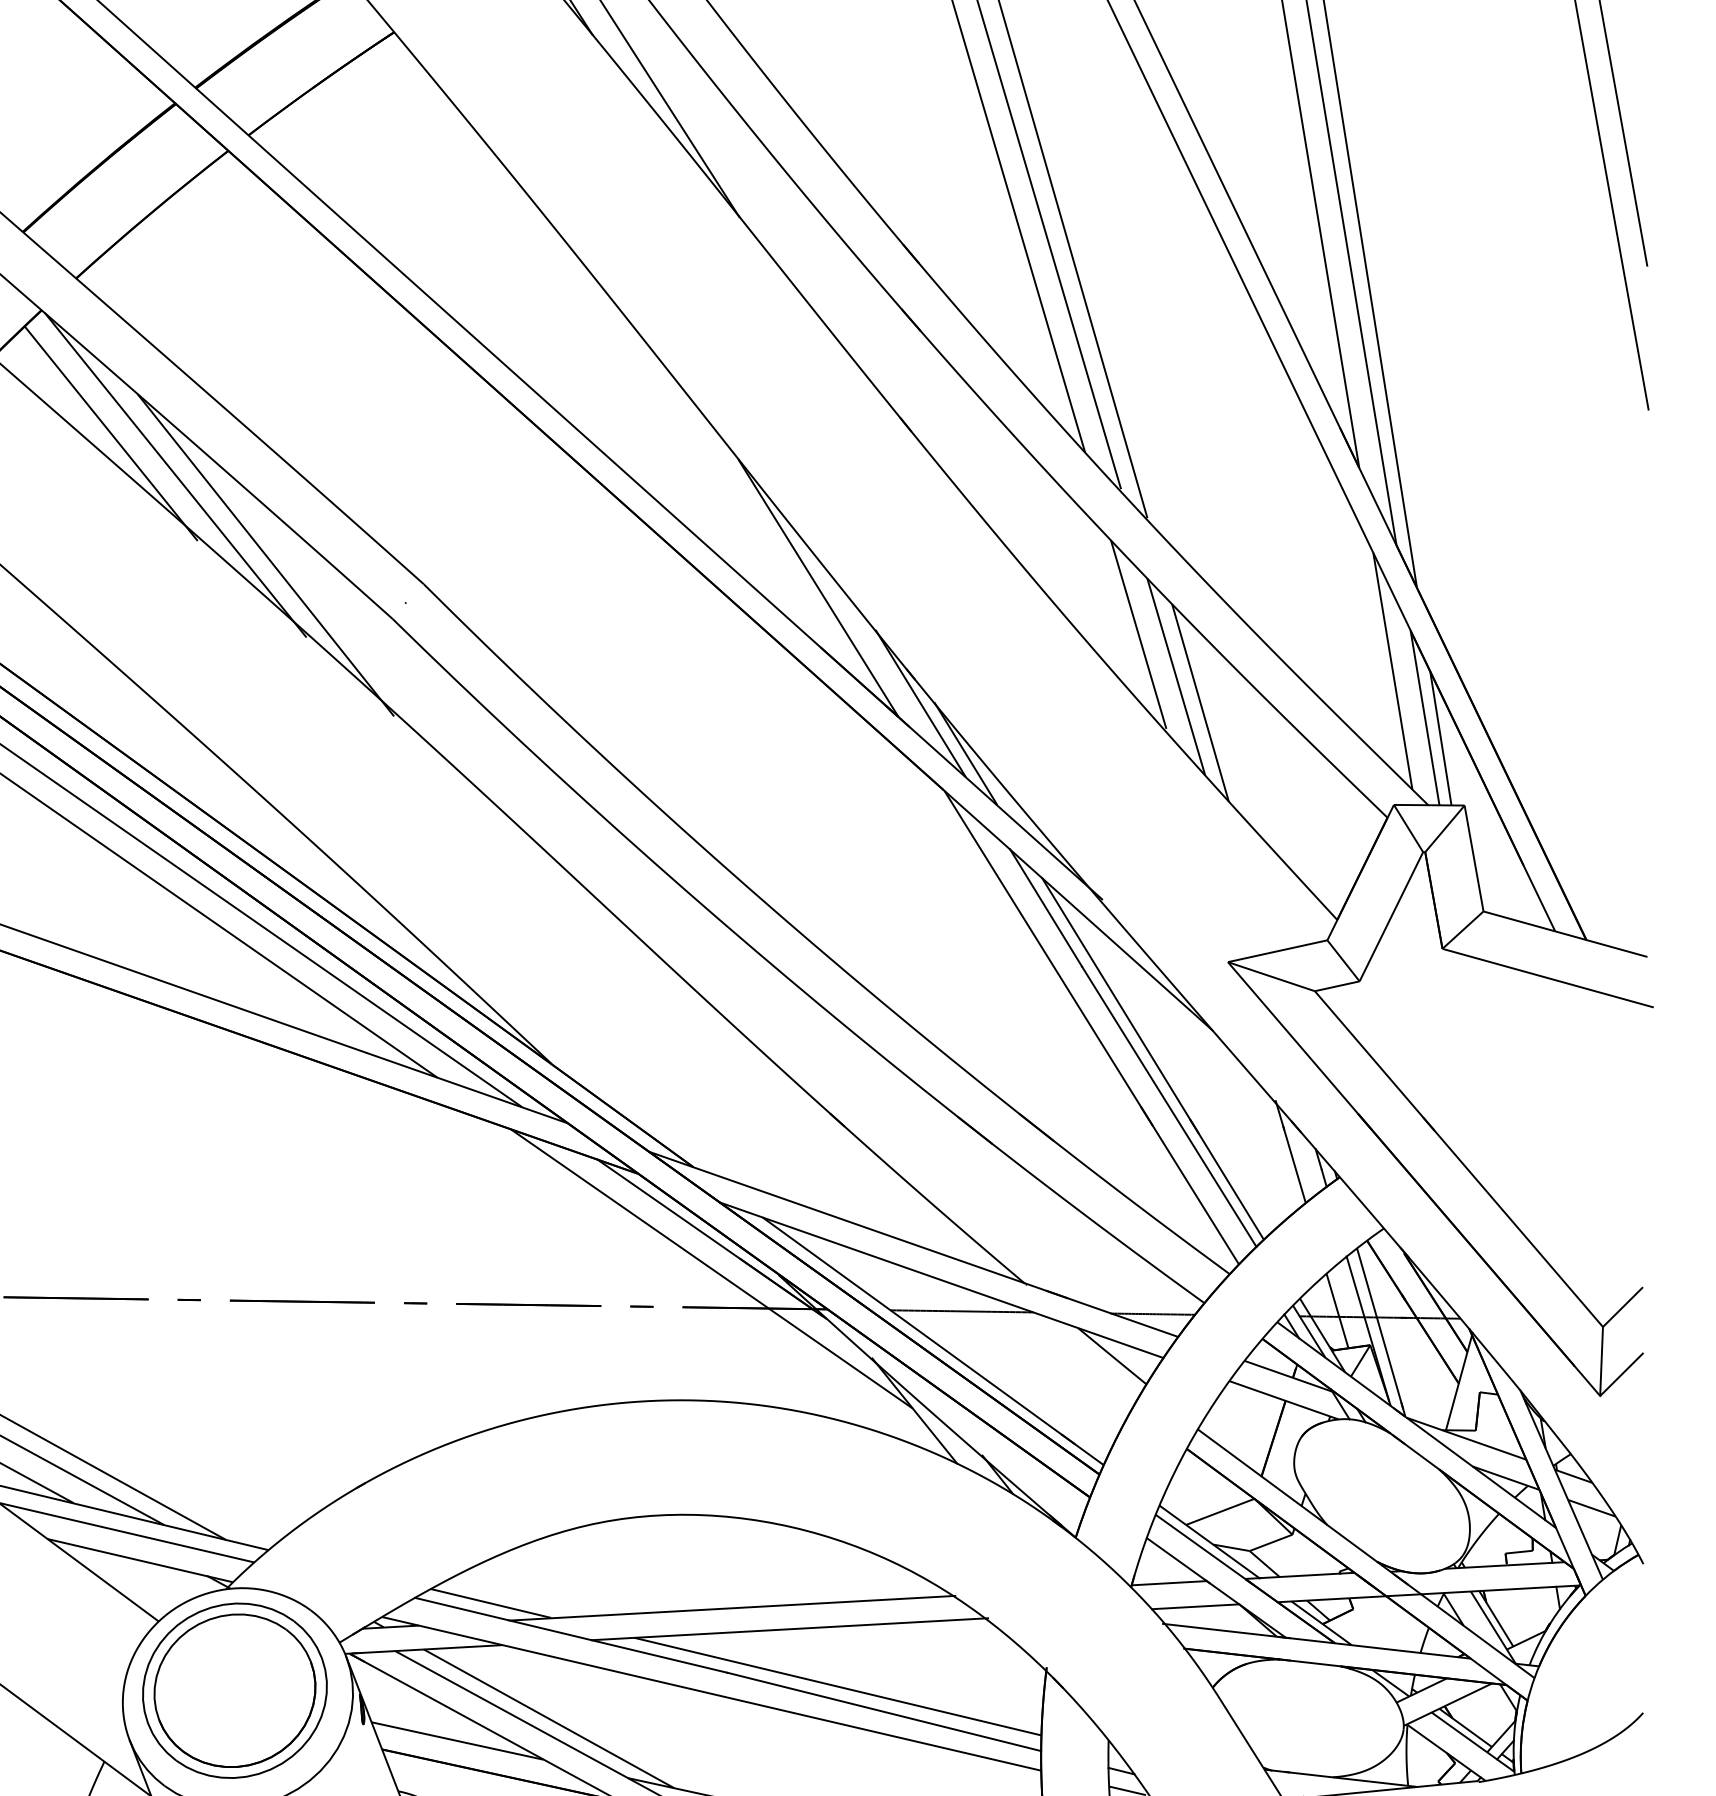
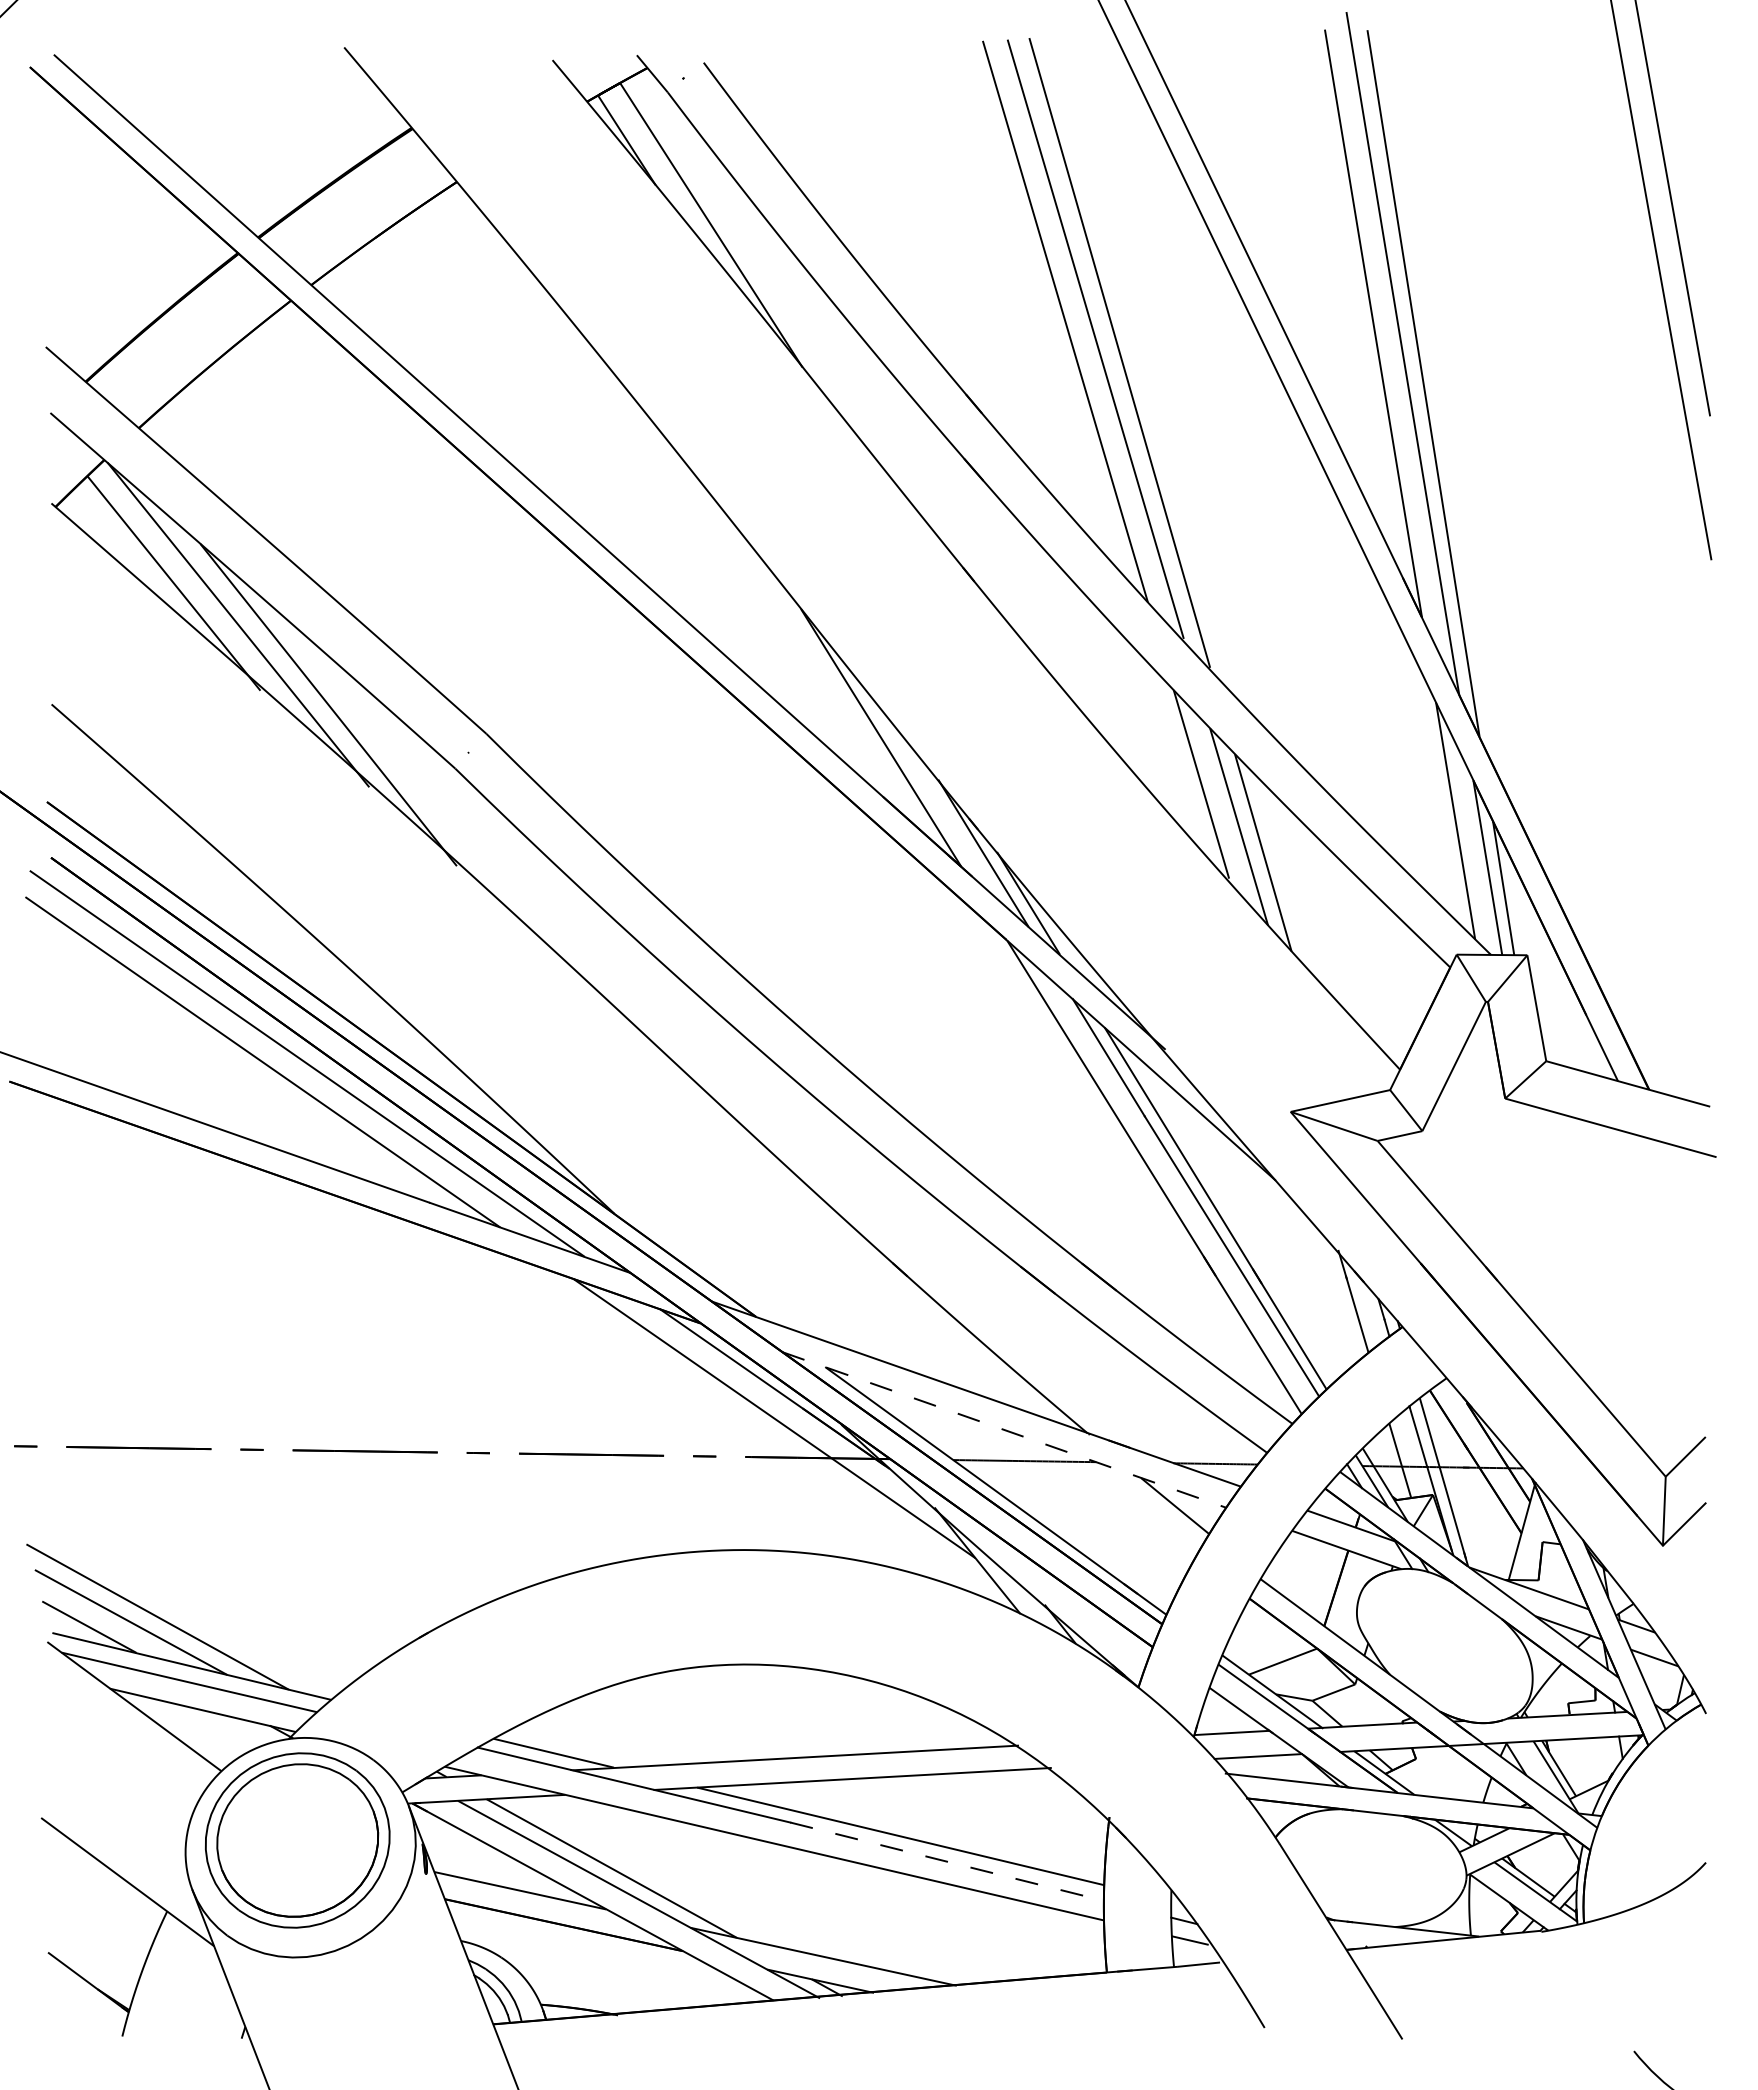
line: (941, 1280) -> (1004, 1430), solid -> dashed
line: (884, 1711) -> (947, 1861), solid -> dashed

